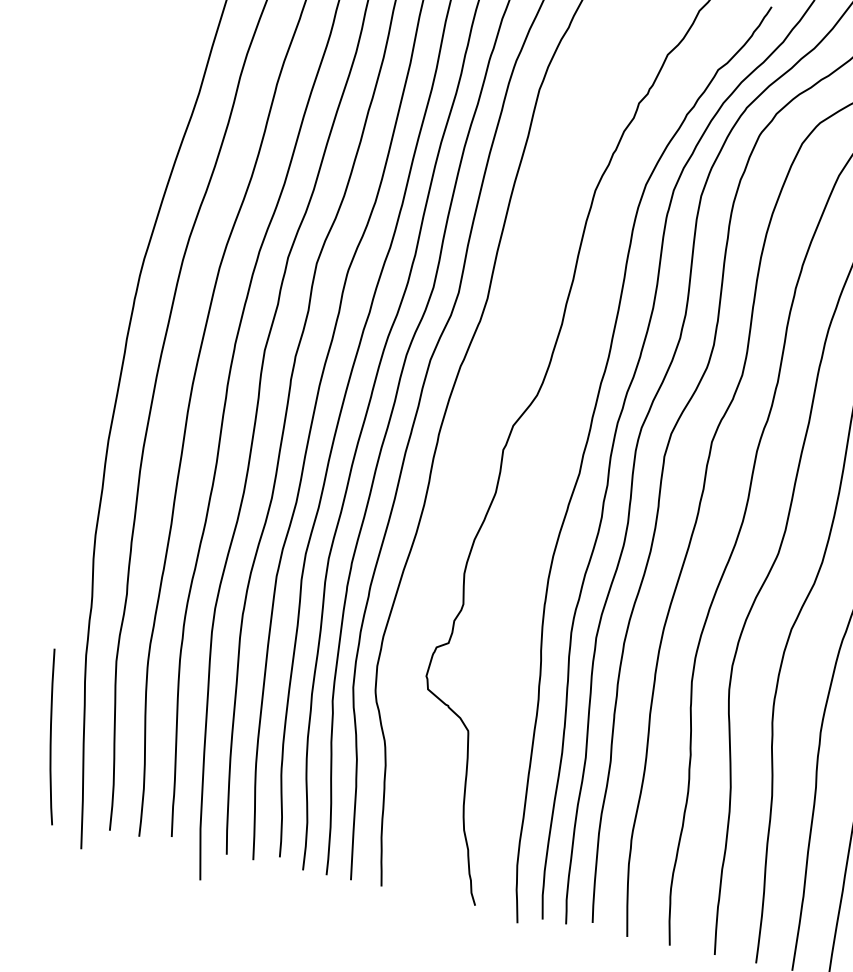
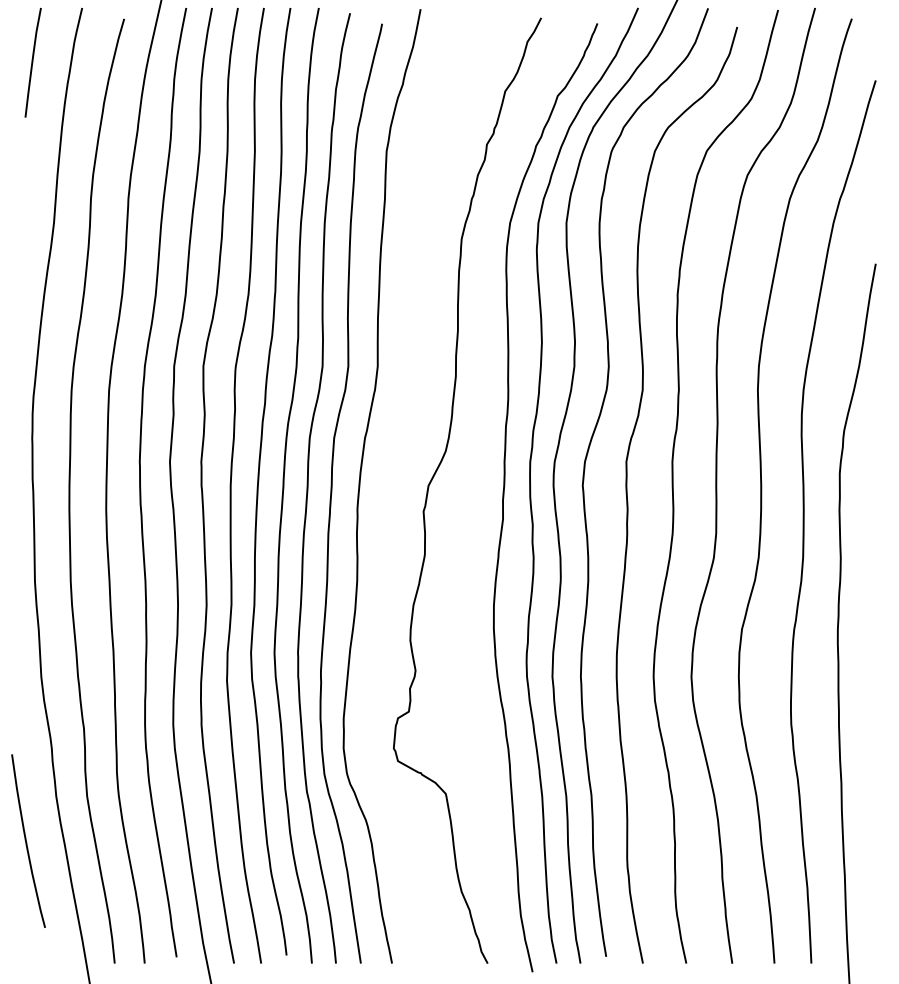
curve: (51, 735) -> (26, 840), moved

